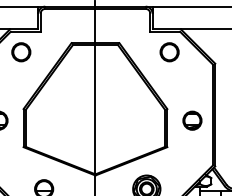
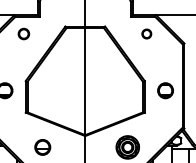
circle: (20, 51) -> (23, 33), size x0.7
circle: (169, 51) -> (146, 33), size x0.6

